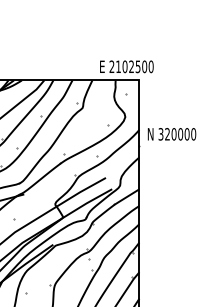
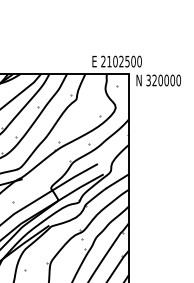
text: (171, 134) -> (158, 80), moved

